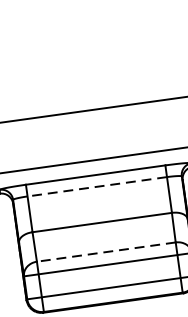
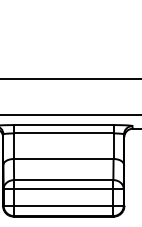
line: (96, 186) -> (63, 133), dashed -> solid
line: (106, 252) -> (63, 180), dashed -> solid

